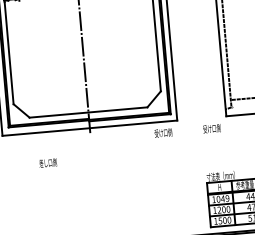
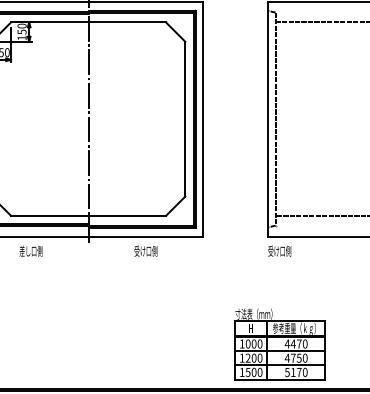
text: (211, 128) -> (279, 250), moved
text: (163, 132) -> (145, 250), moved
text: (47, 162) -> (30, 250), moved
text: (224, 198) -> (256, 343), 1049 -> 1000

